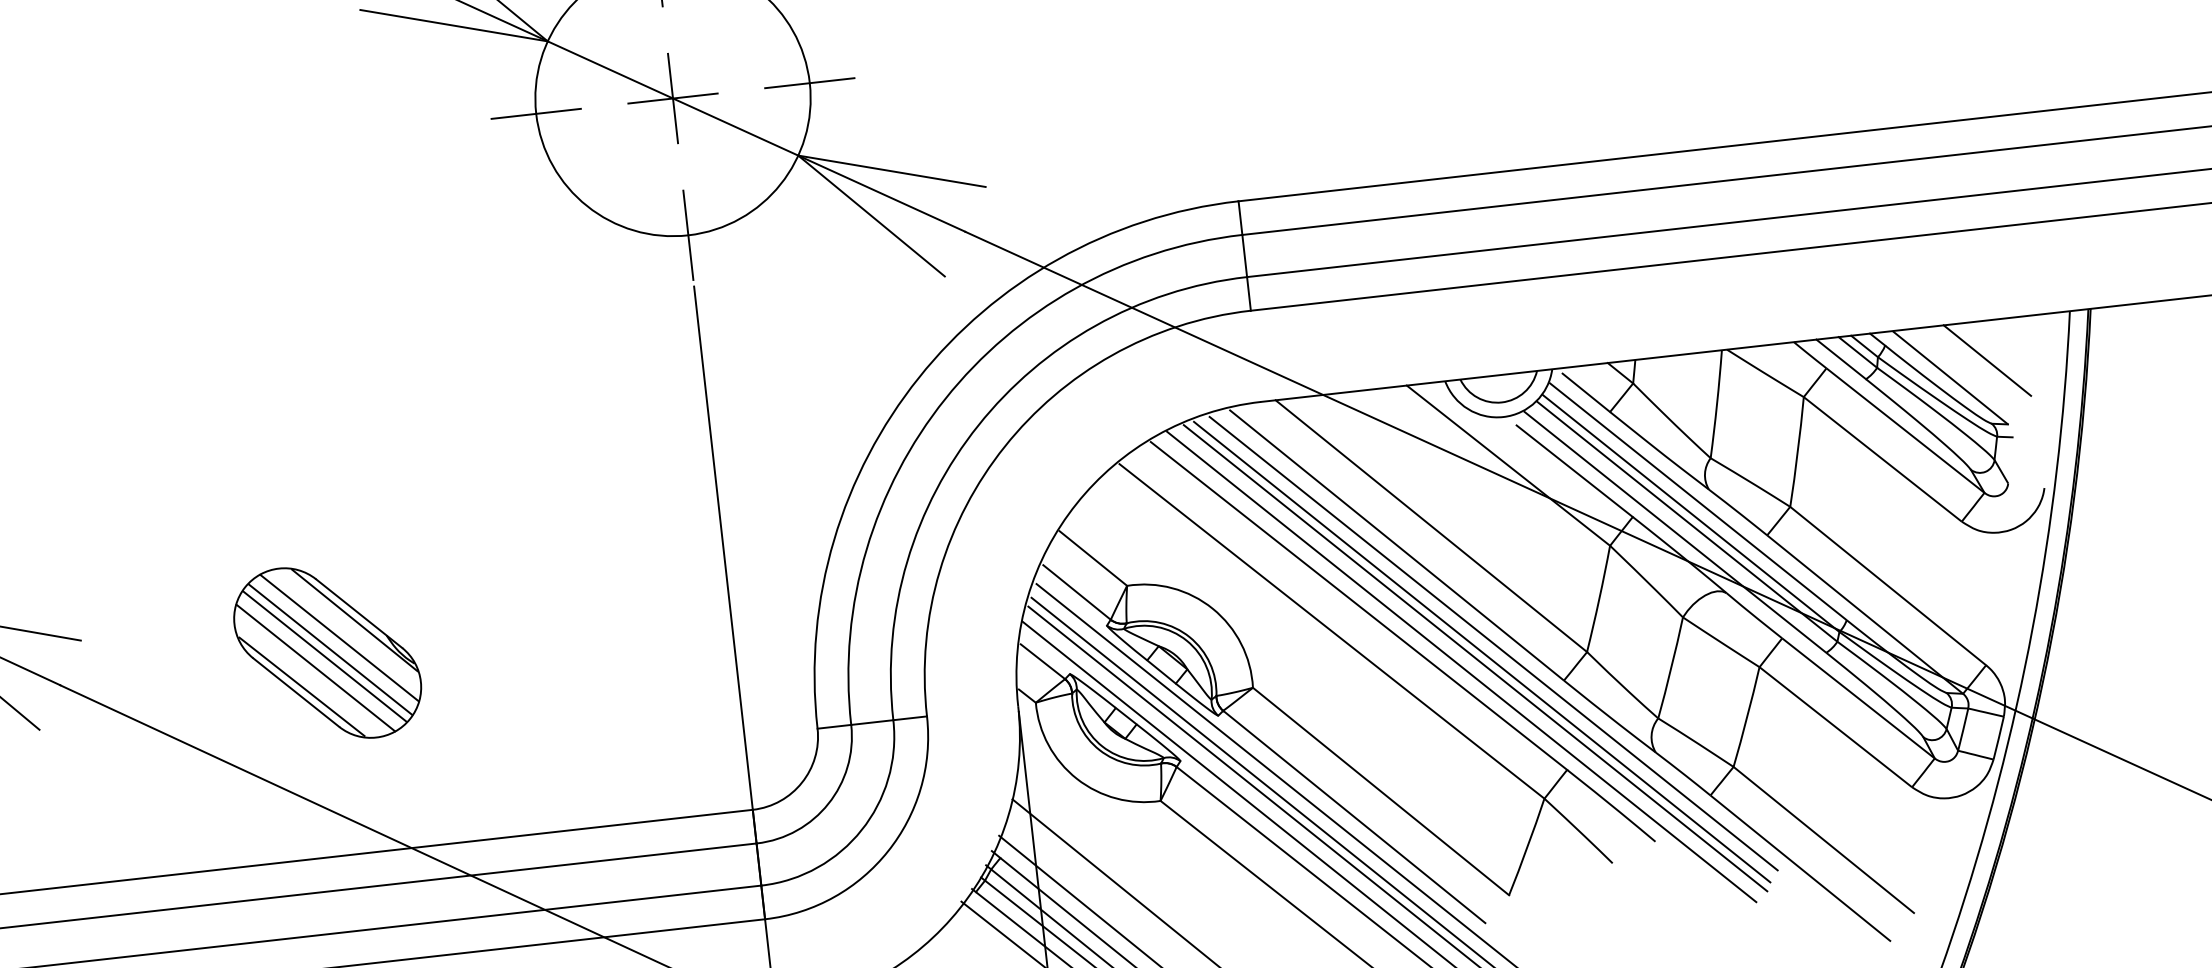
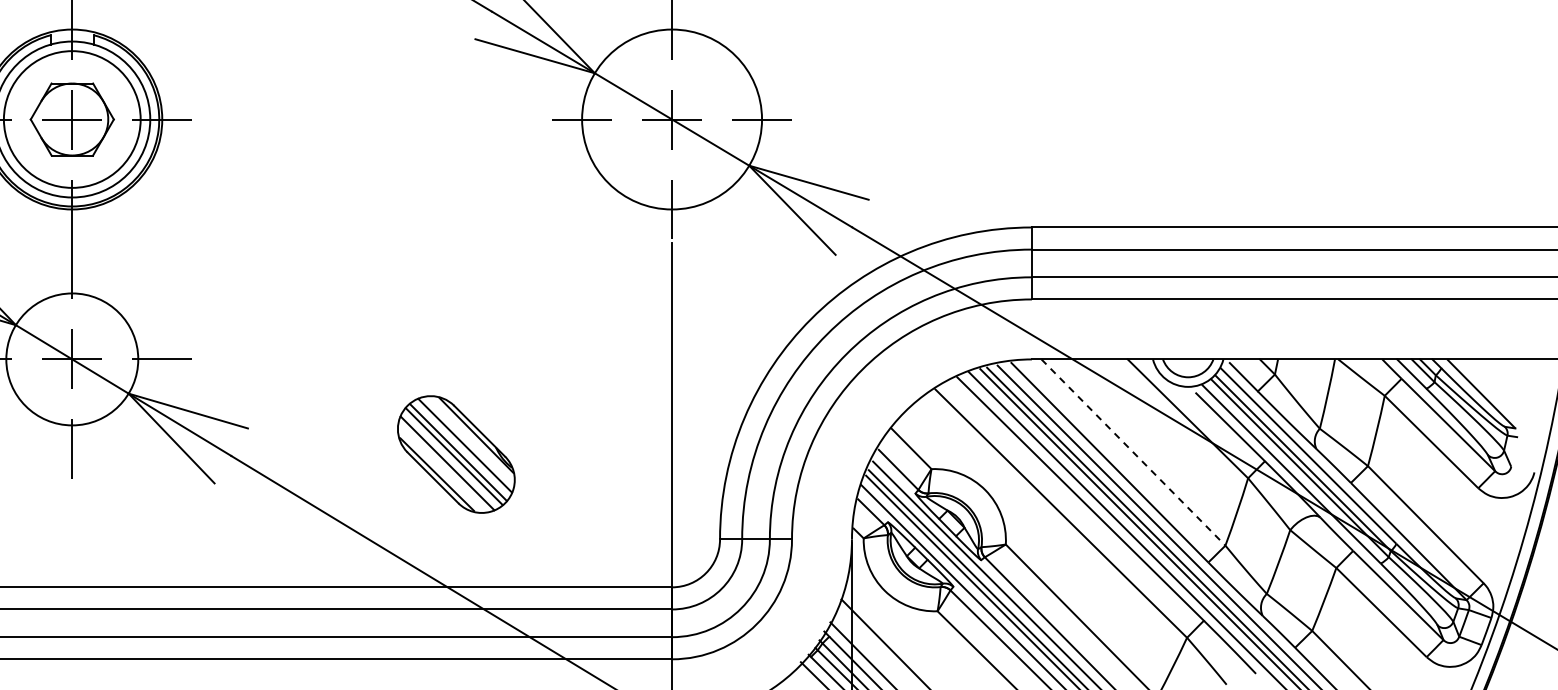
line: (1987, 360) -> (1506, 385), removed
line: (1431, 526) -> (1133, 452), solid -> dashed
part: (327, 652) -> (456, 454), moved

